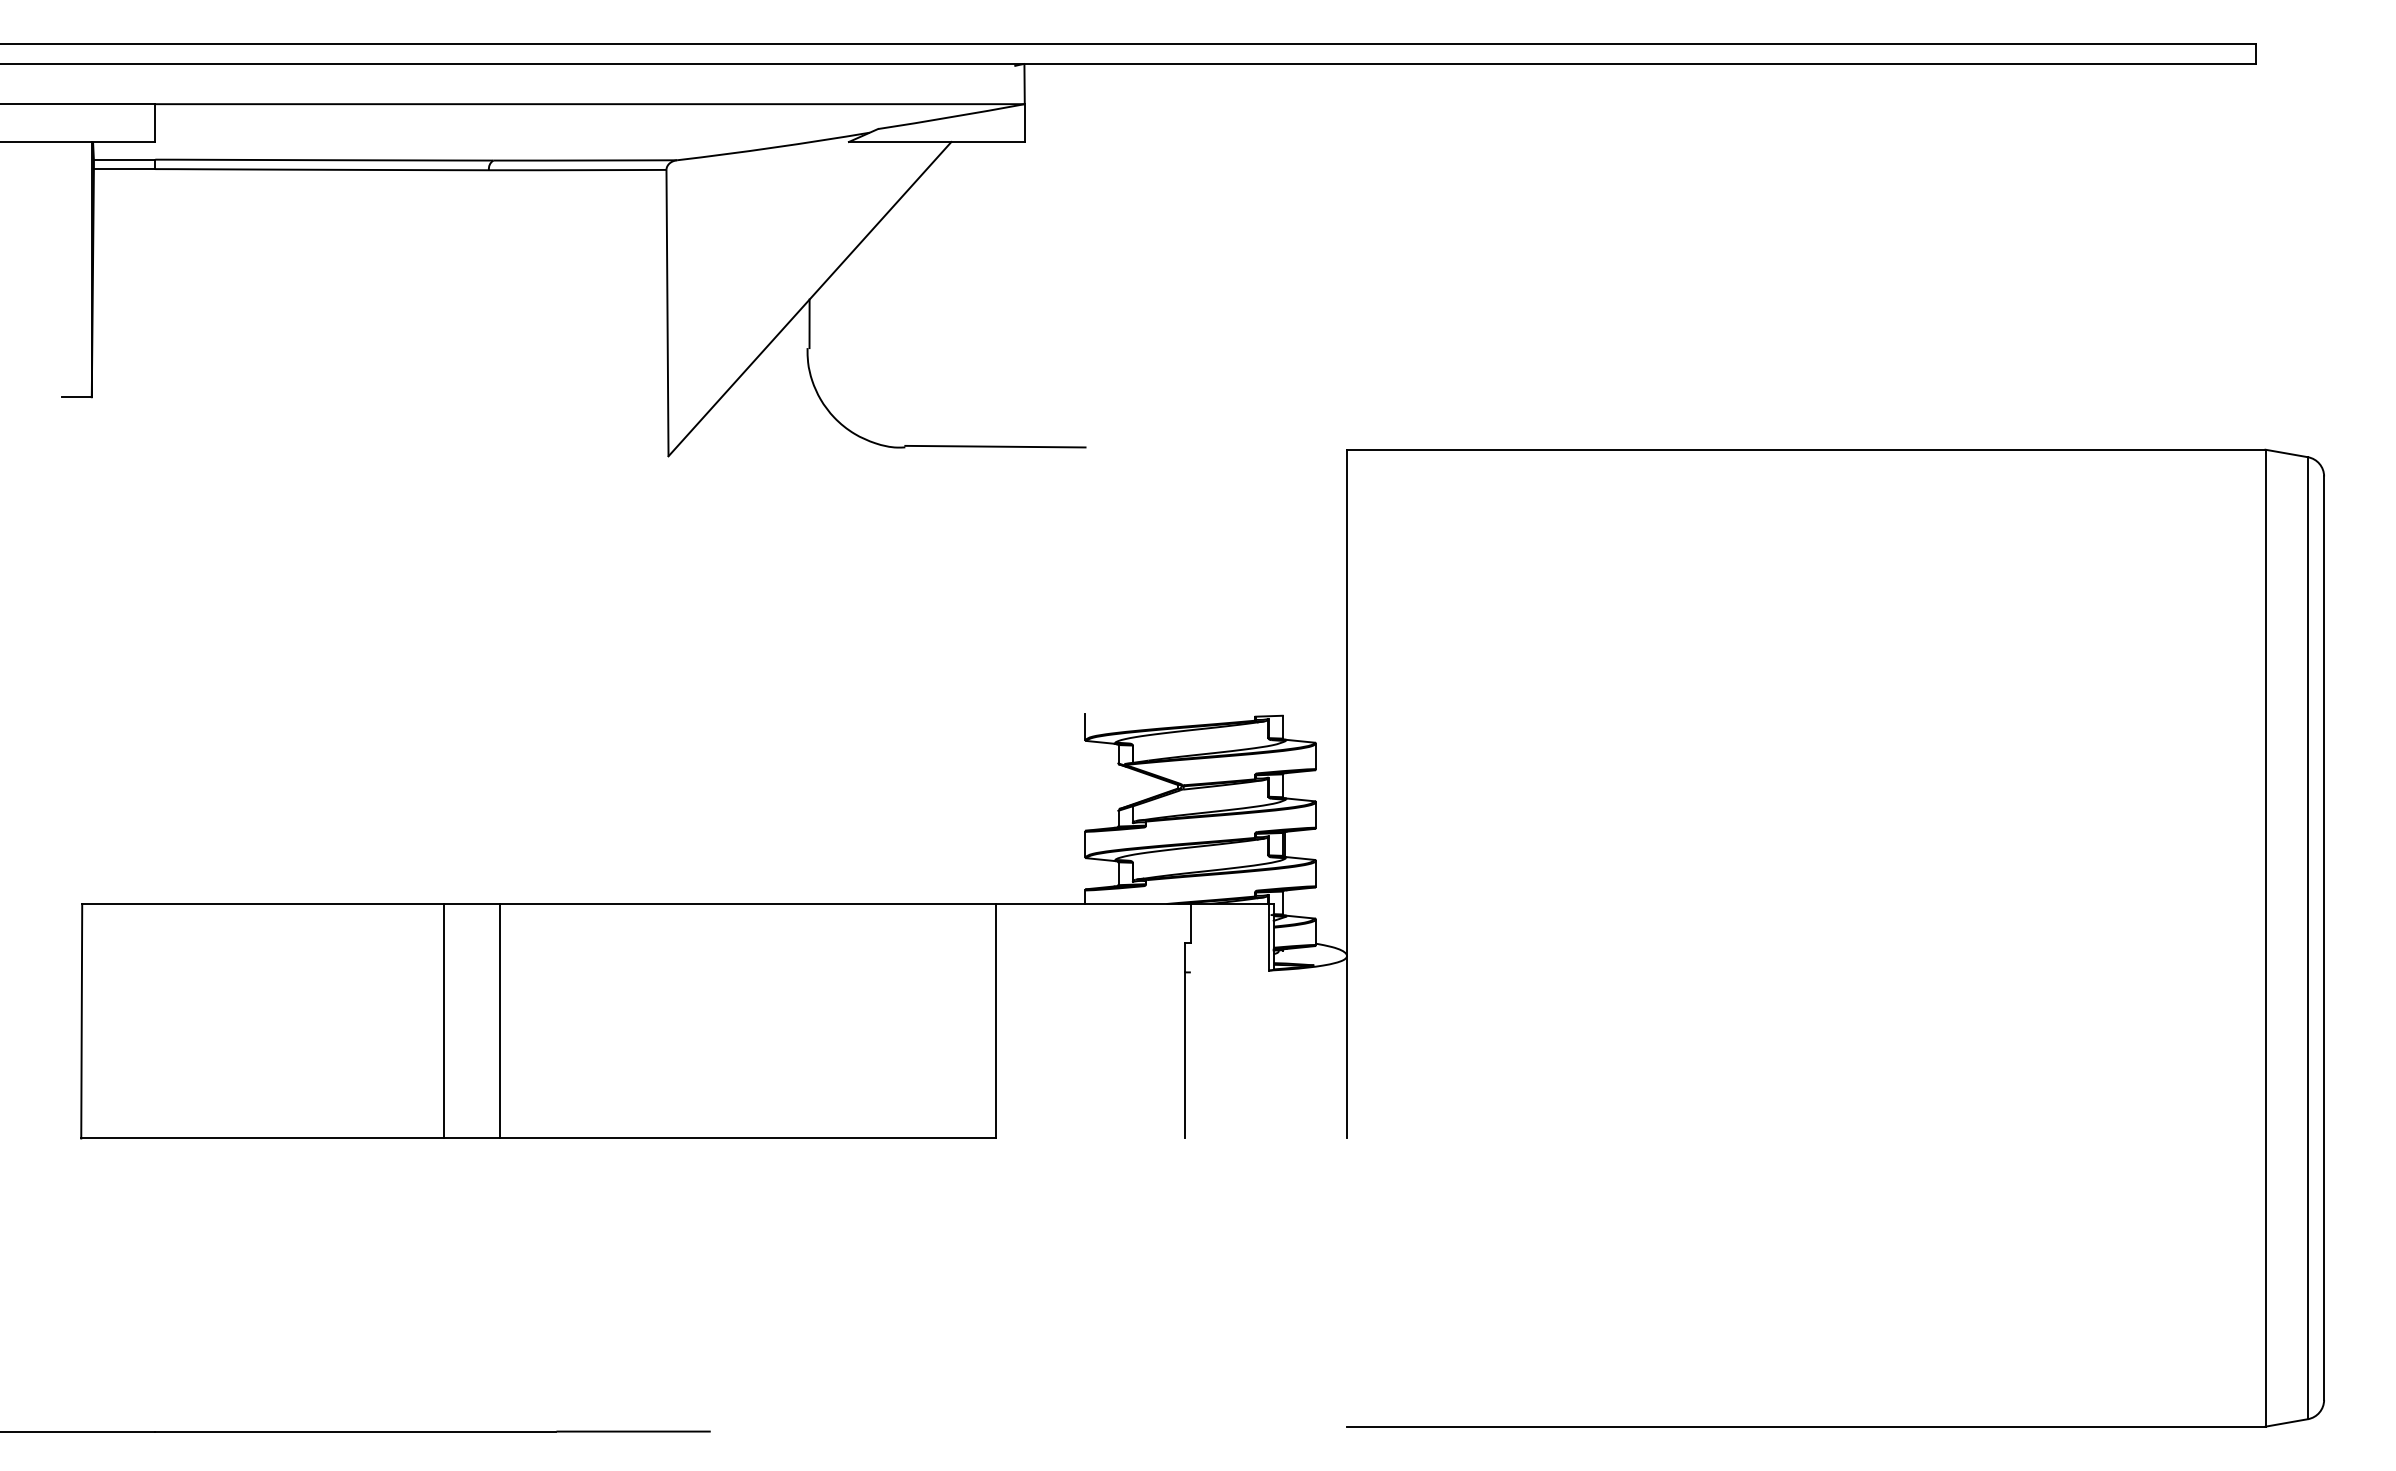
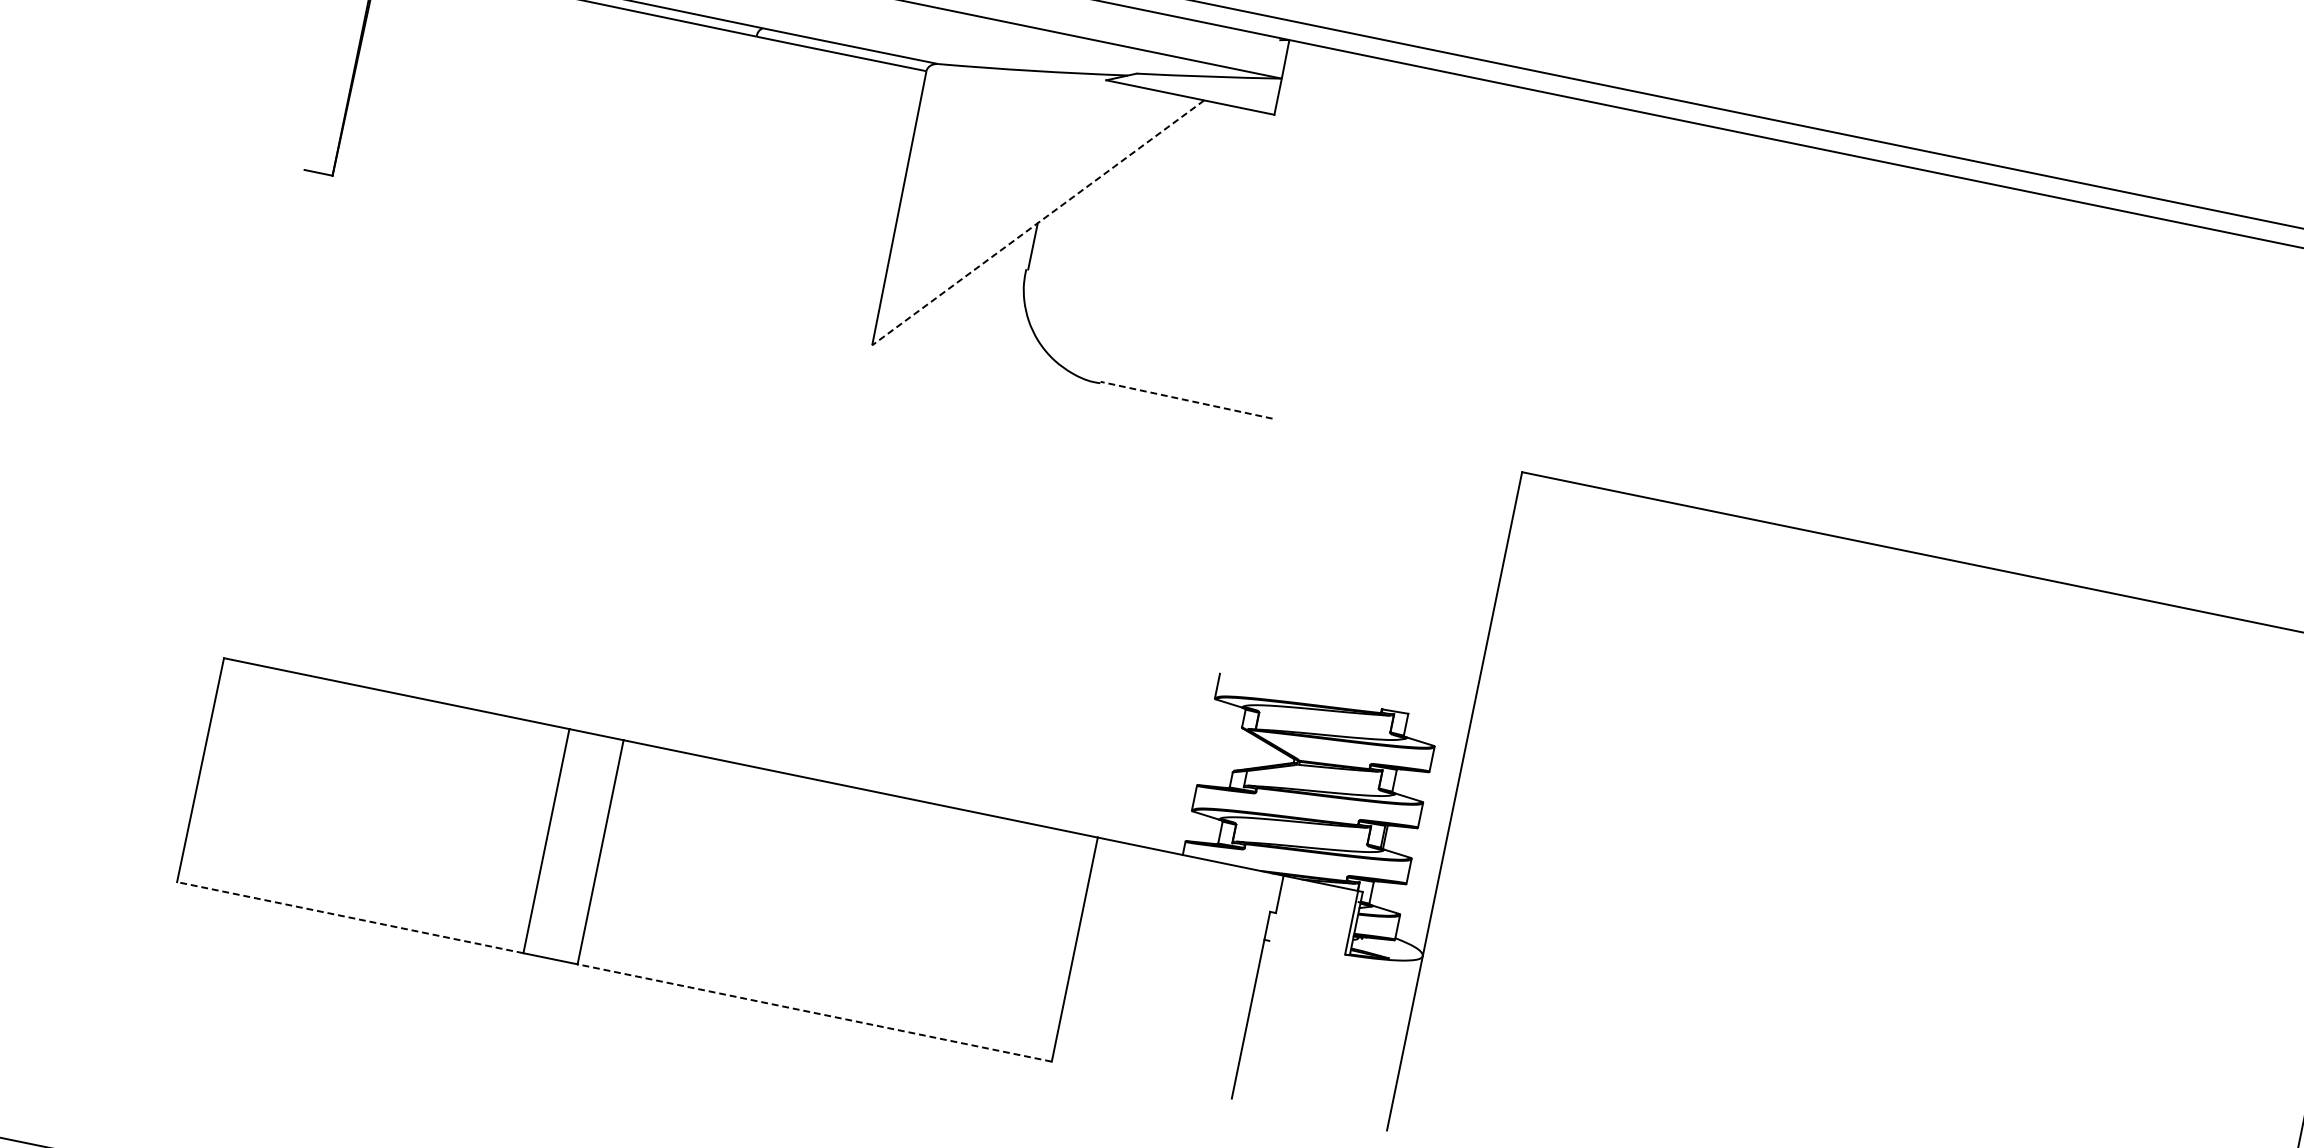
line: (809, 299) -> (1037, 223), solid -> dashed
line: (994, 446) -> (1185, 399), solid -> dashed
line: (261, 1138) -> (349, 917), solid -> dashed
line: (747, 1138) -> (813, 1012), solid -> dashed

